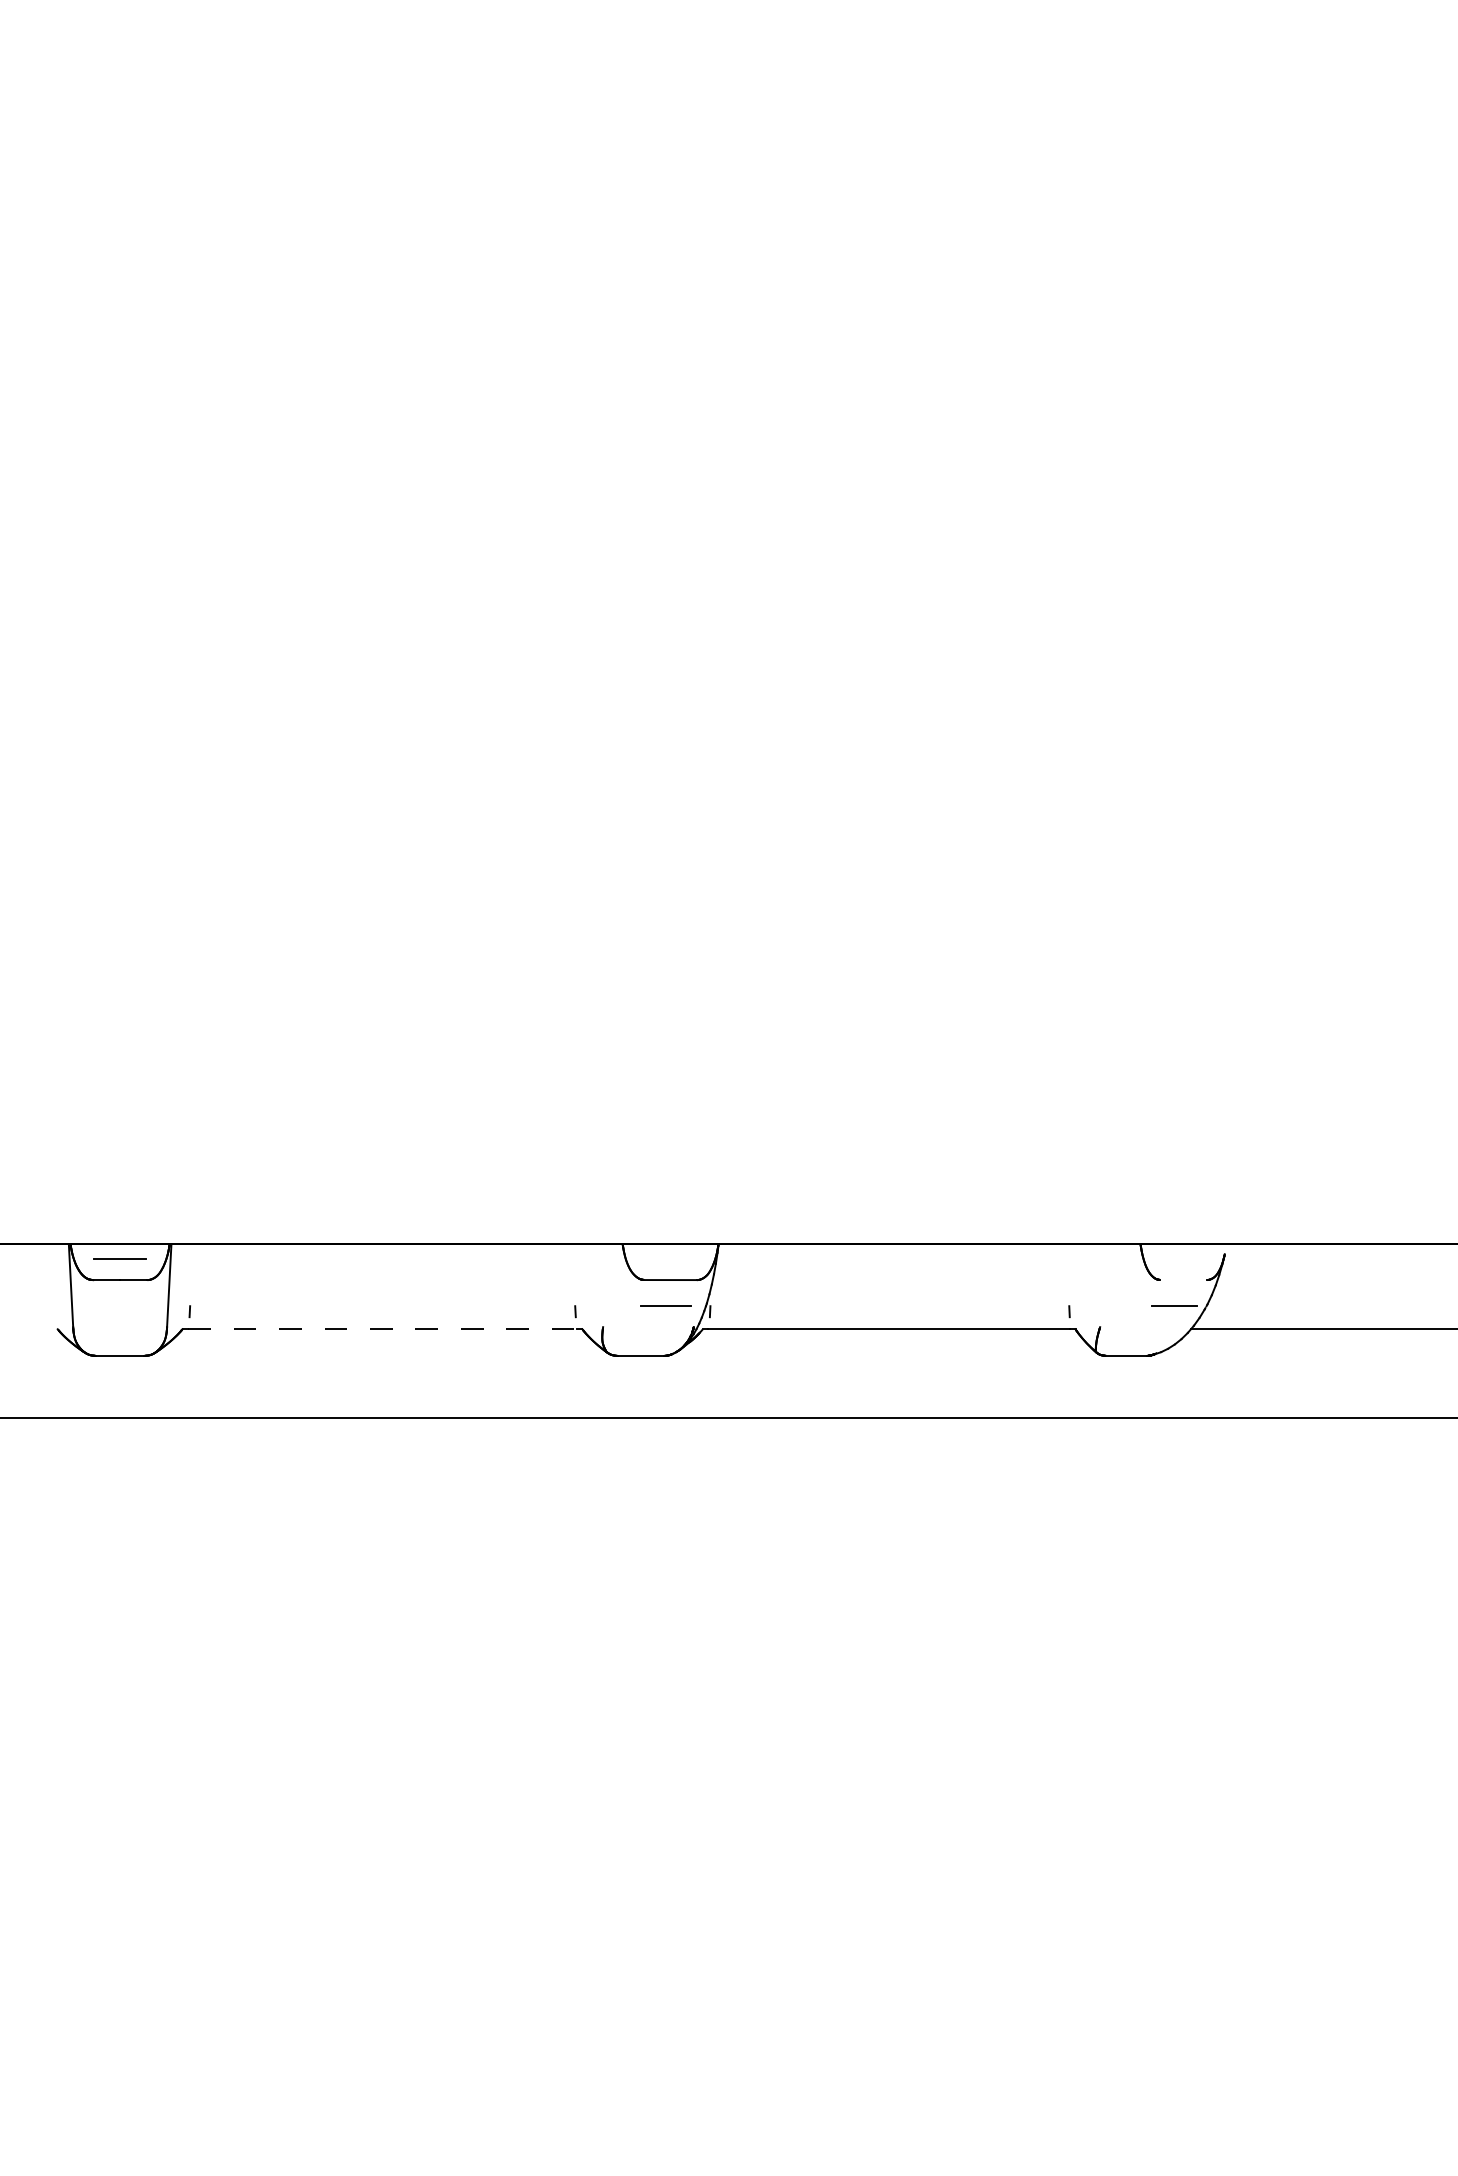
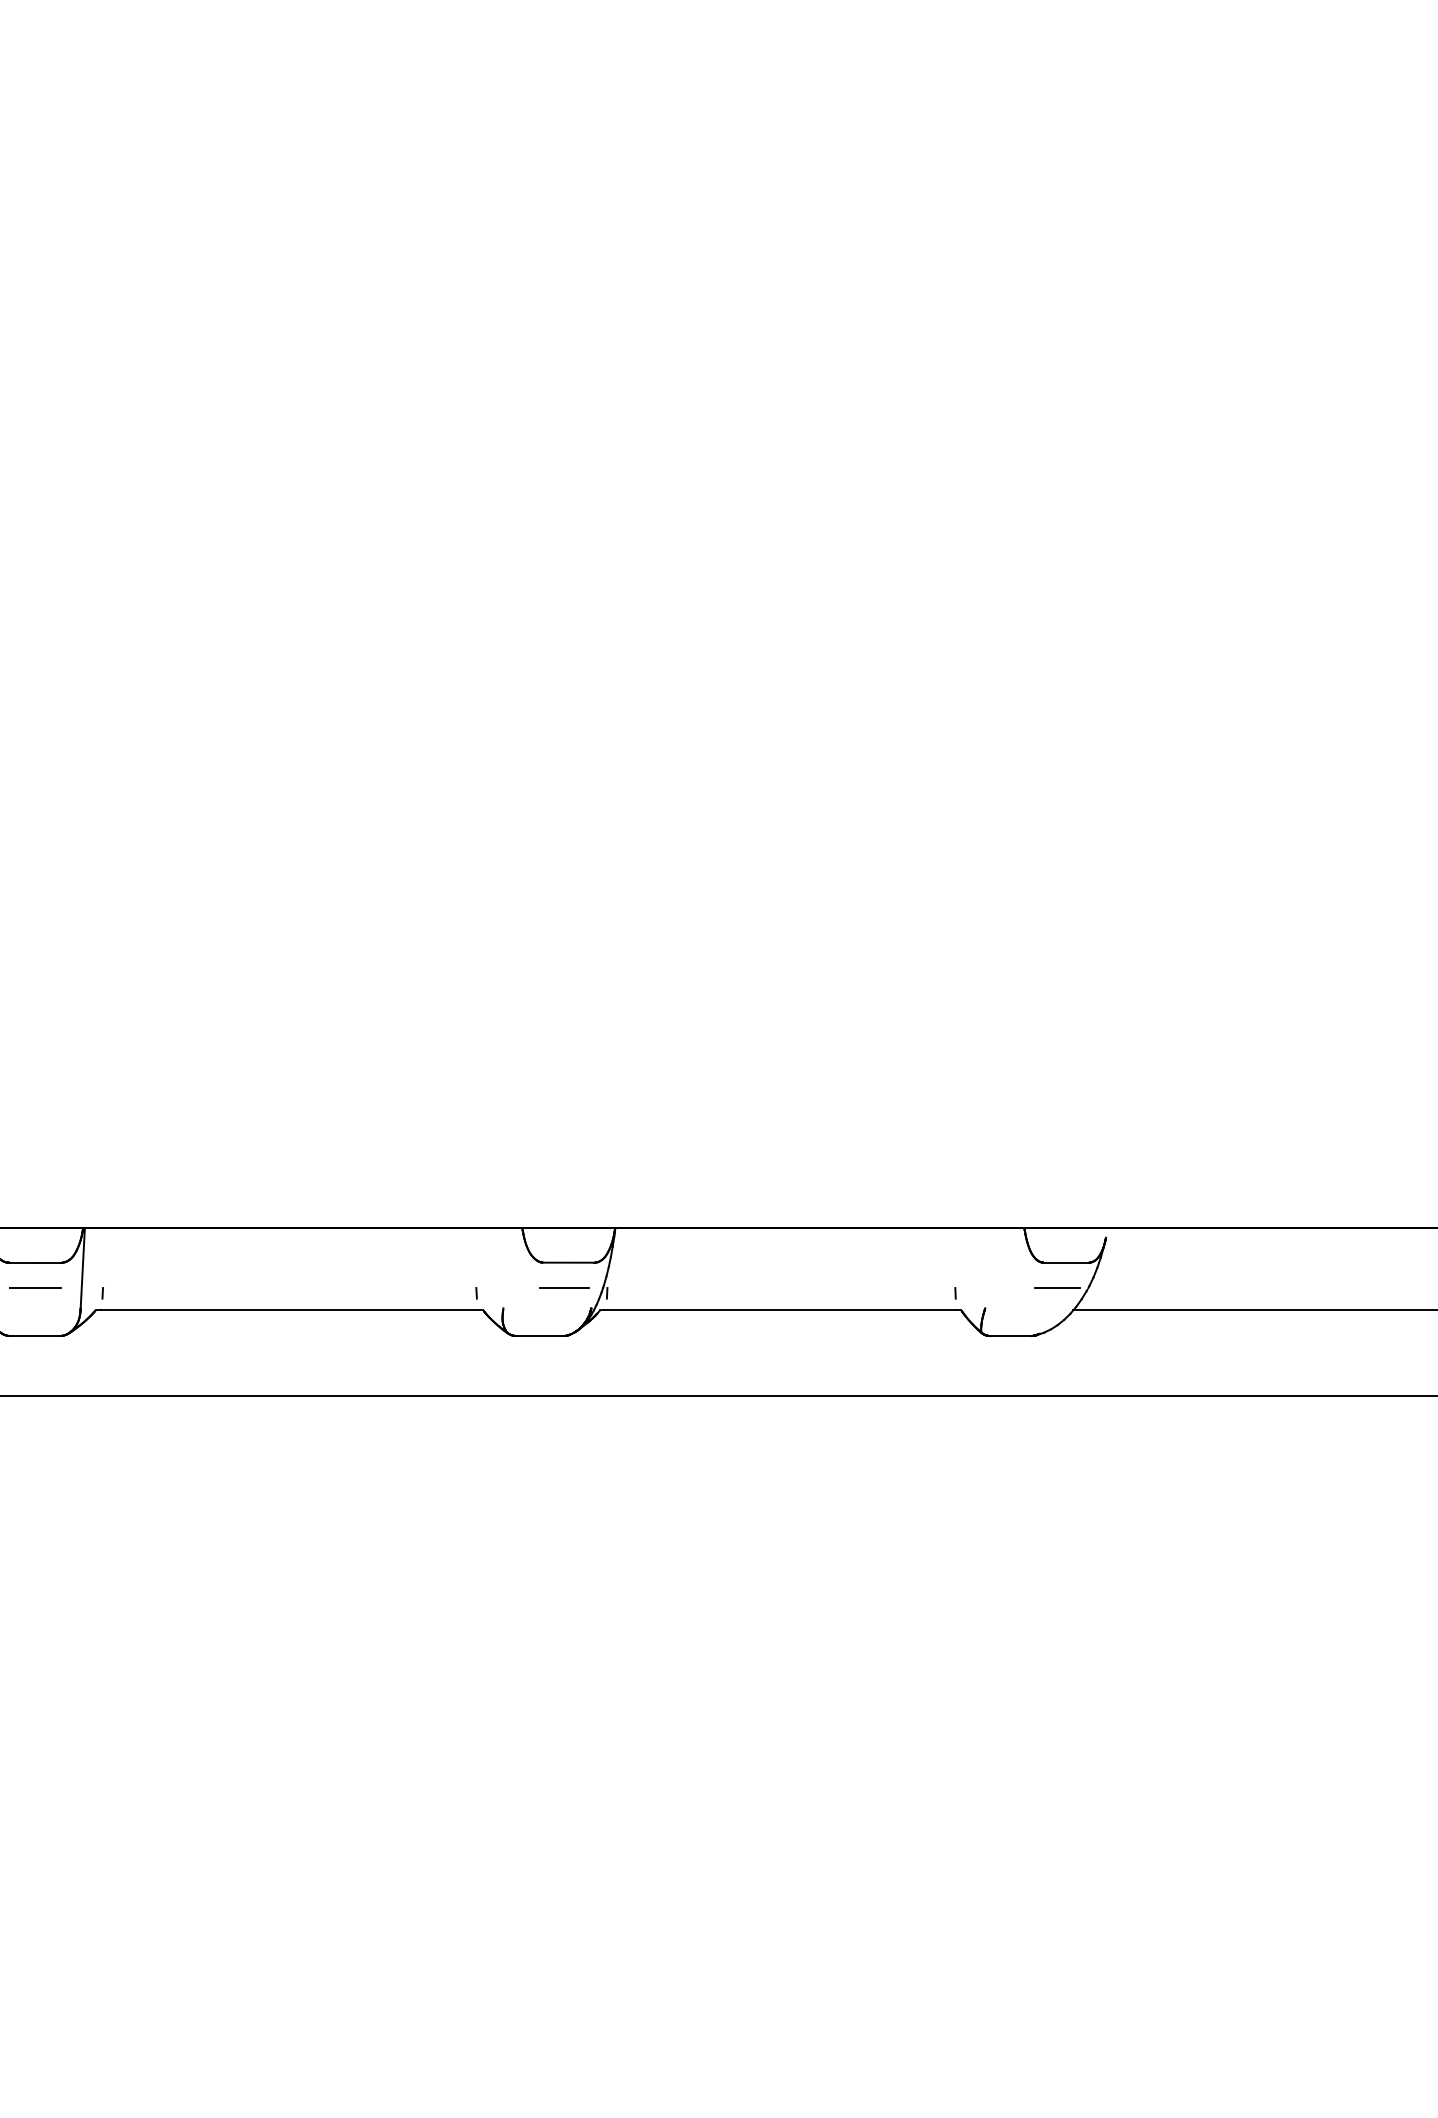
line: (120, 1258) -> (35, 1287), moved
line: (1183, 1279) -> (1066, 1262), added
line: (382, 1329) -> (289, 1310), dashed -> solid

